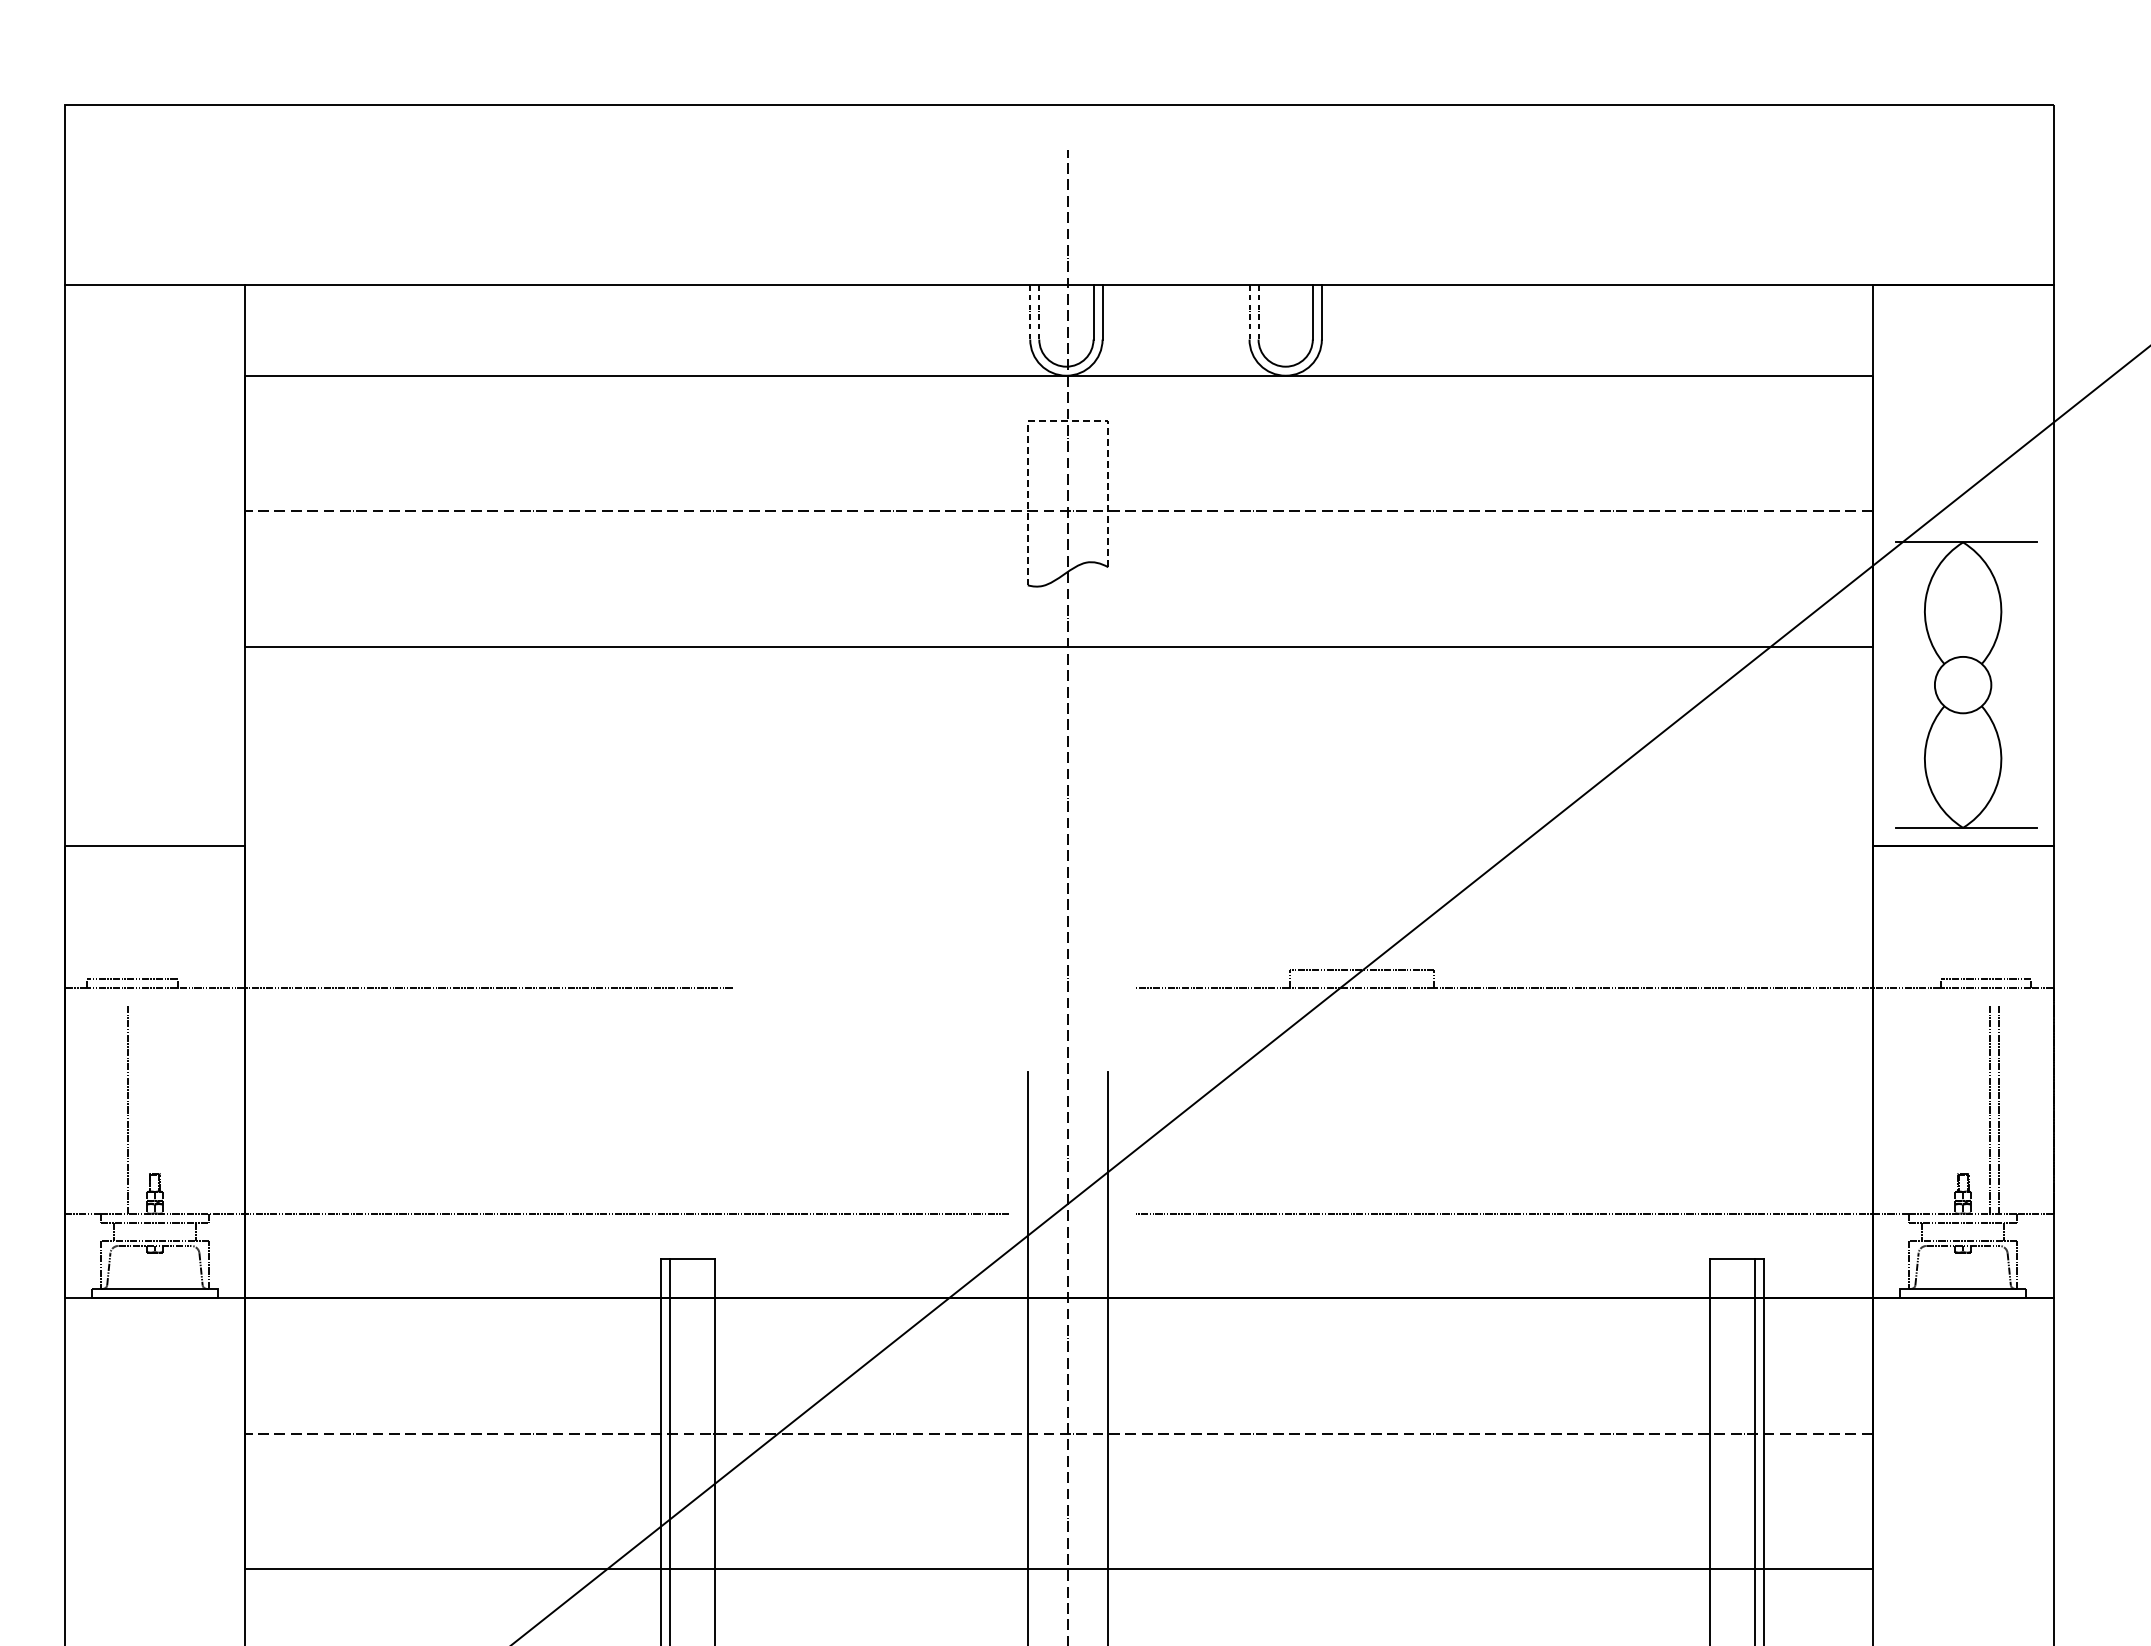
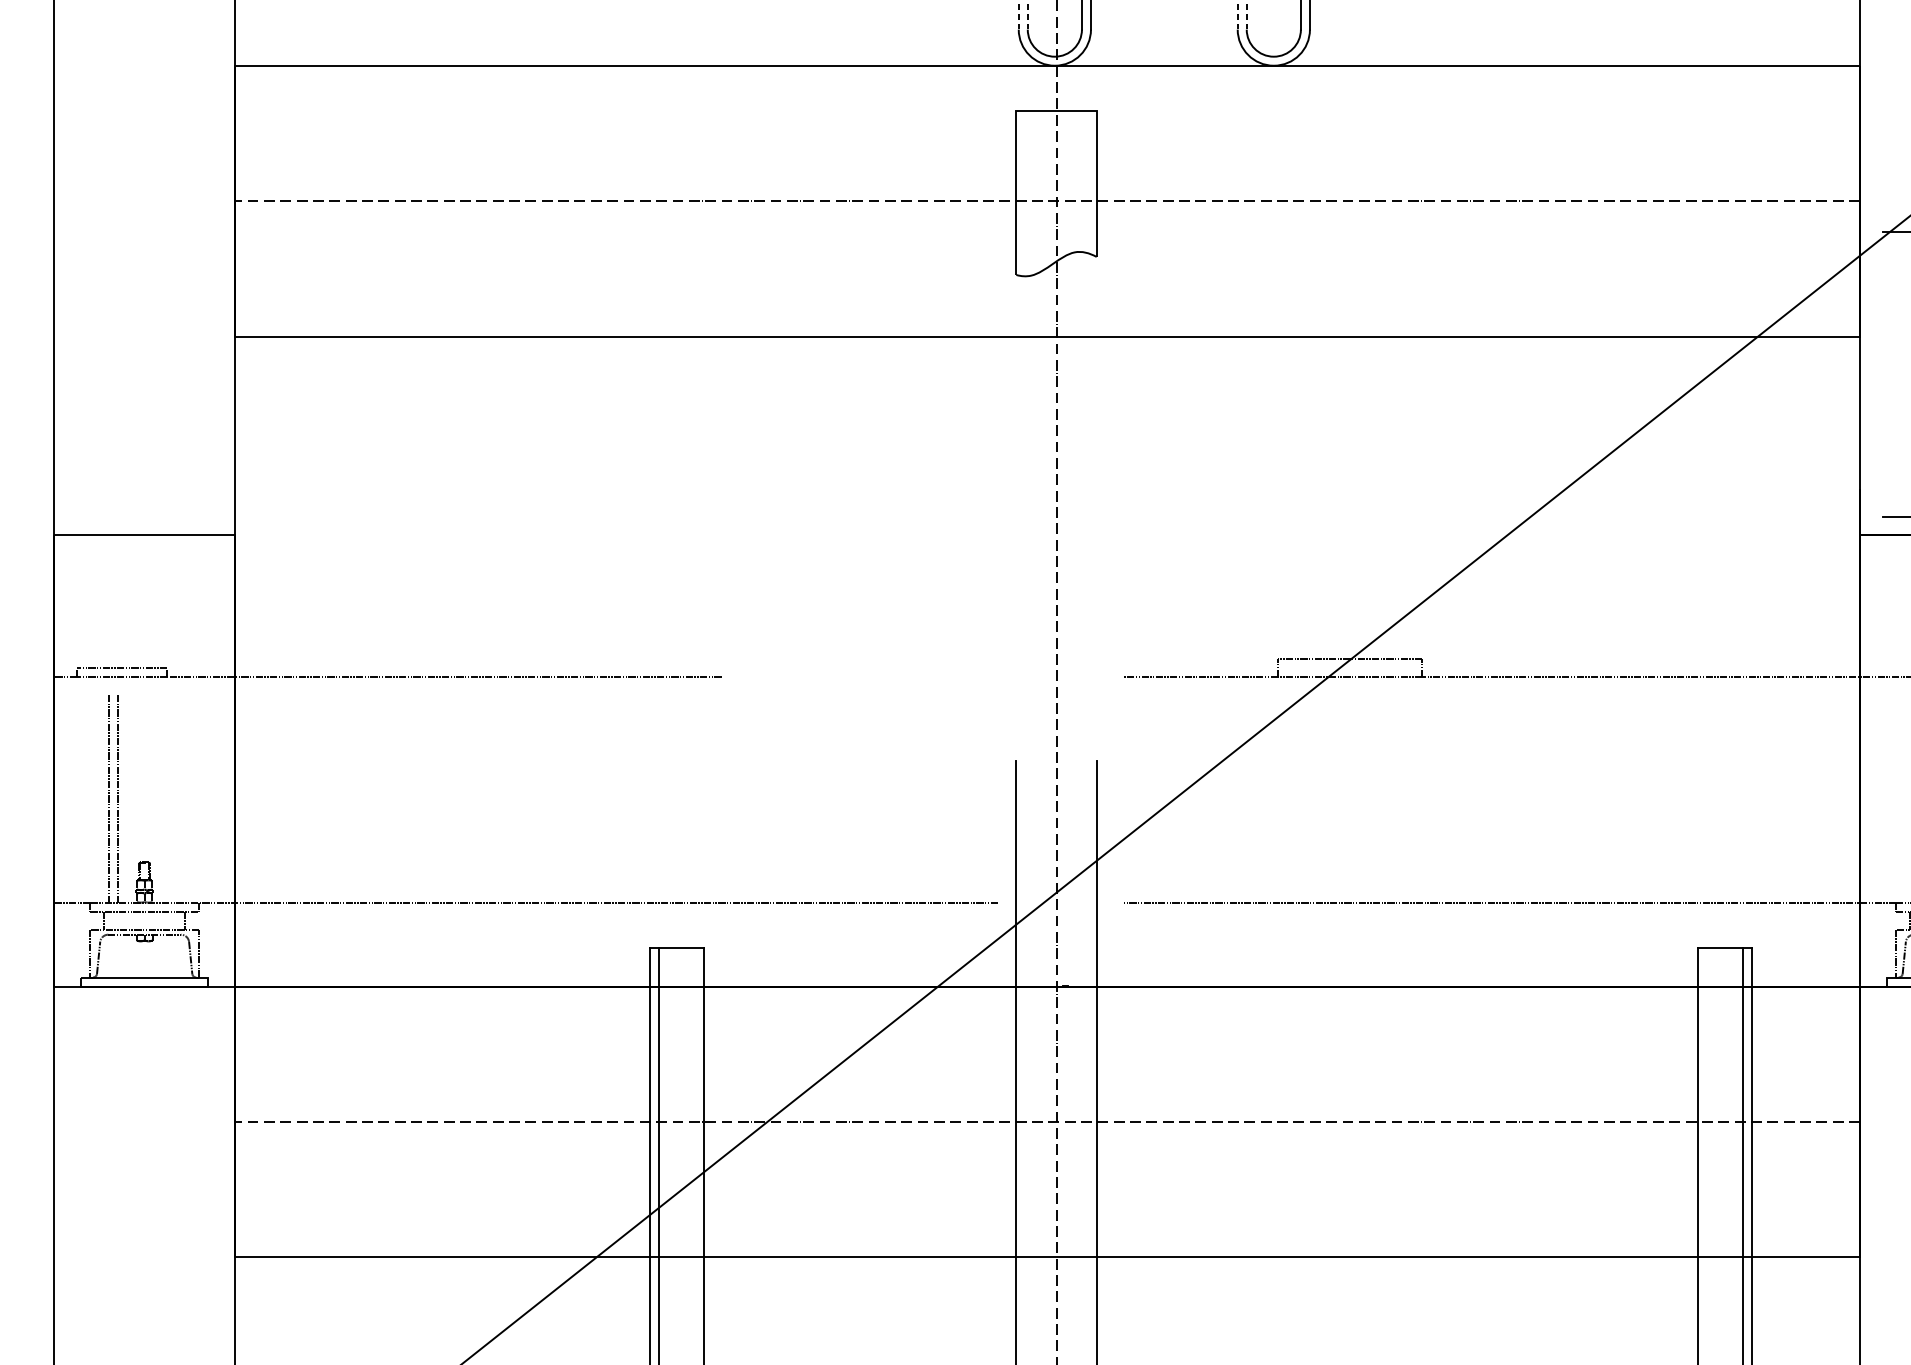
line: (1058, 420) -> (1046, 110), dashed -> solid
line: (118, 1109) -> (108, 798), added

